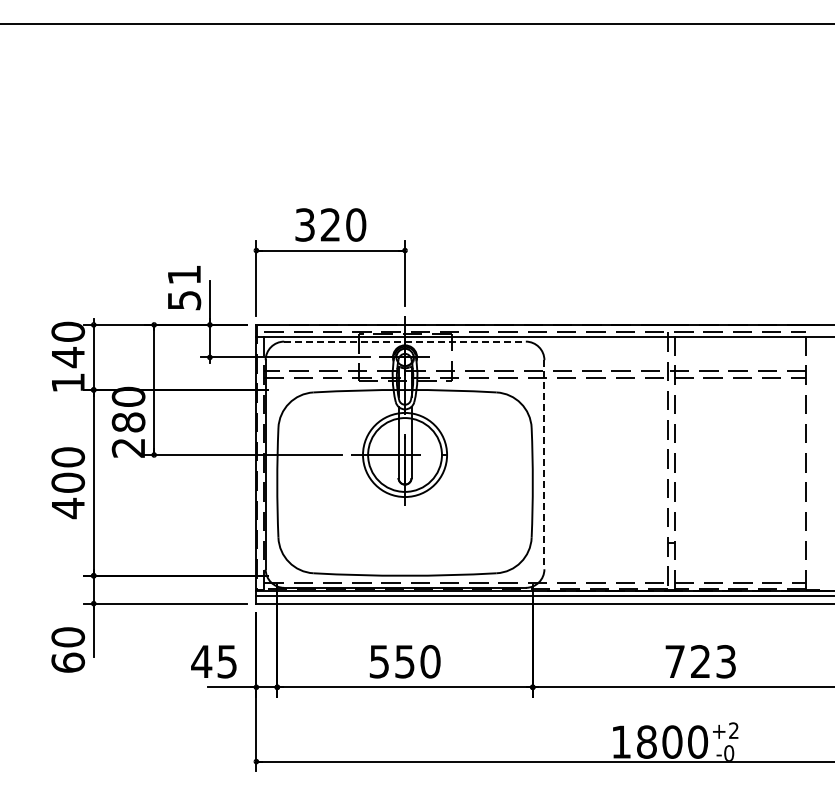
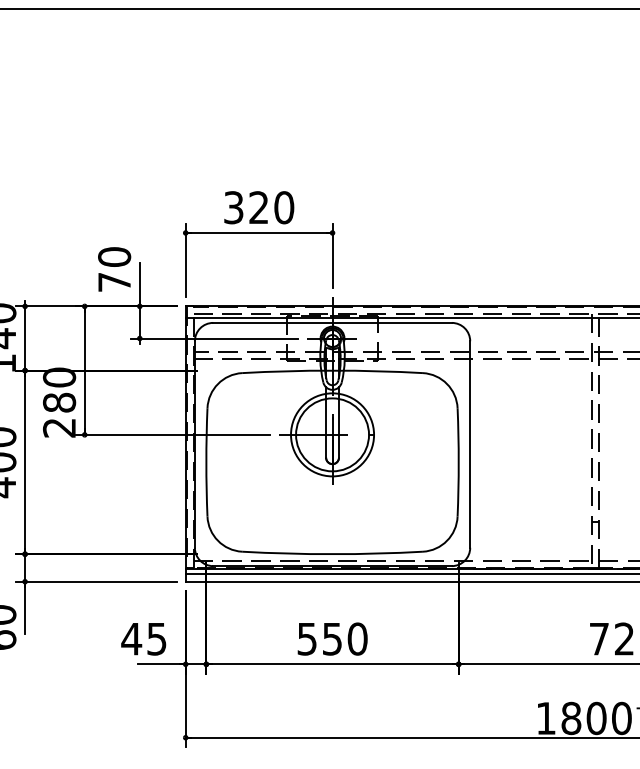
text: (184, 287) -> (114, 269), 51 -> 70
line: (405, 341) -> (332, 322), dashed -> solid
line: (544, 464) -> (470, 444), dashed -> solid

